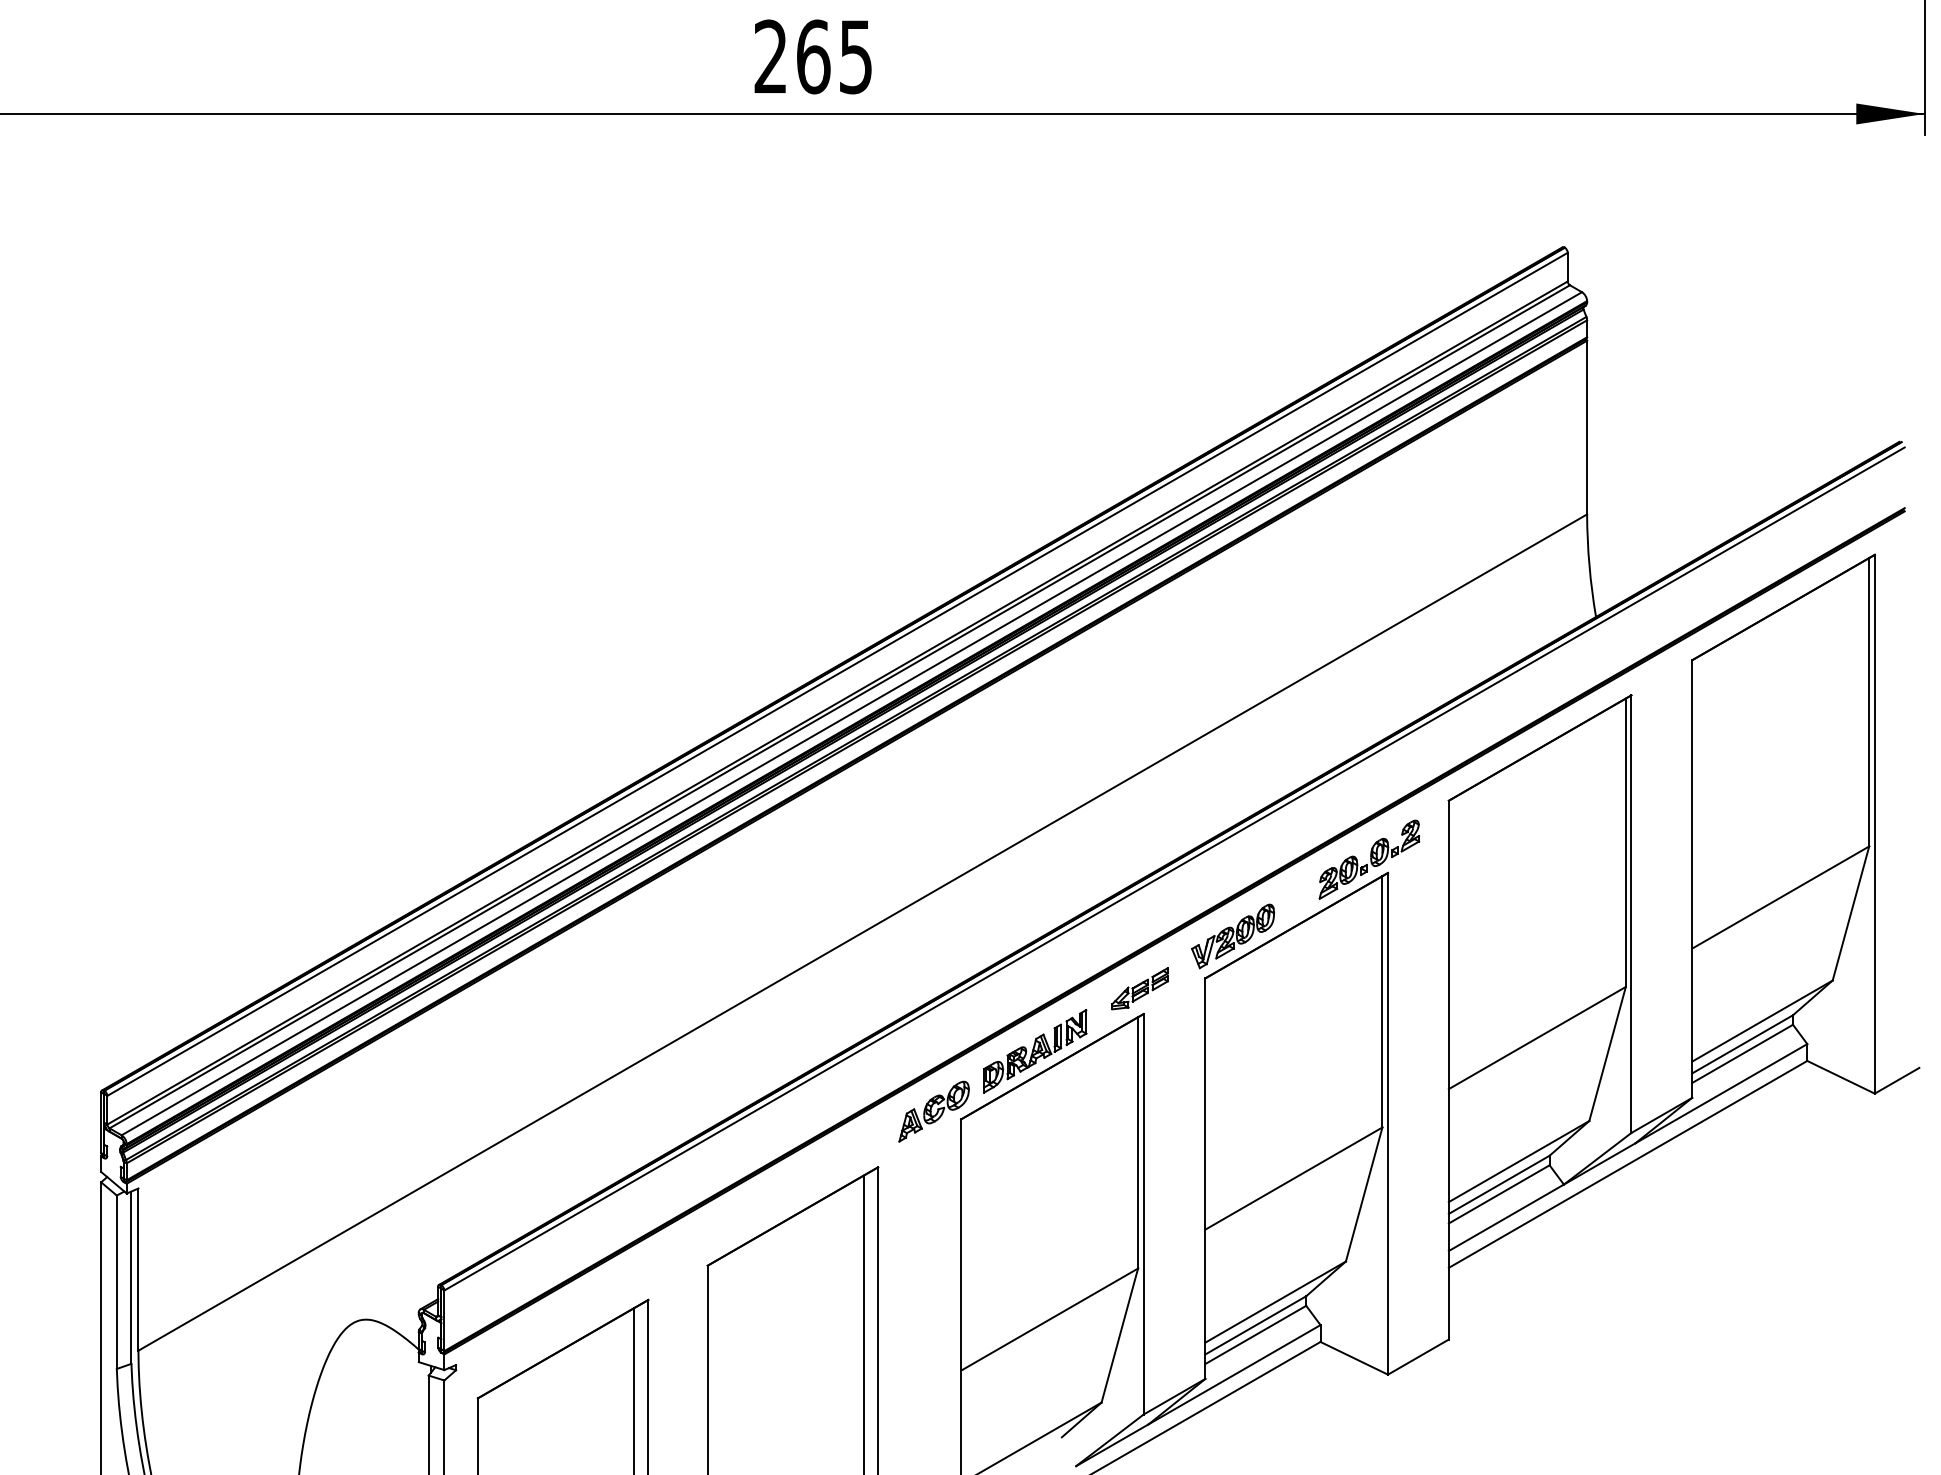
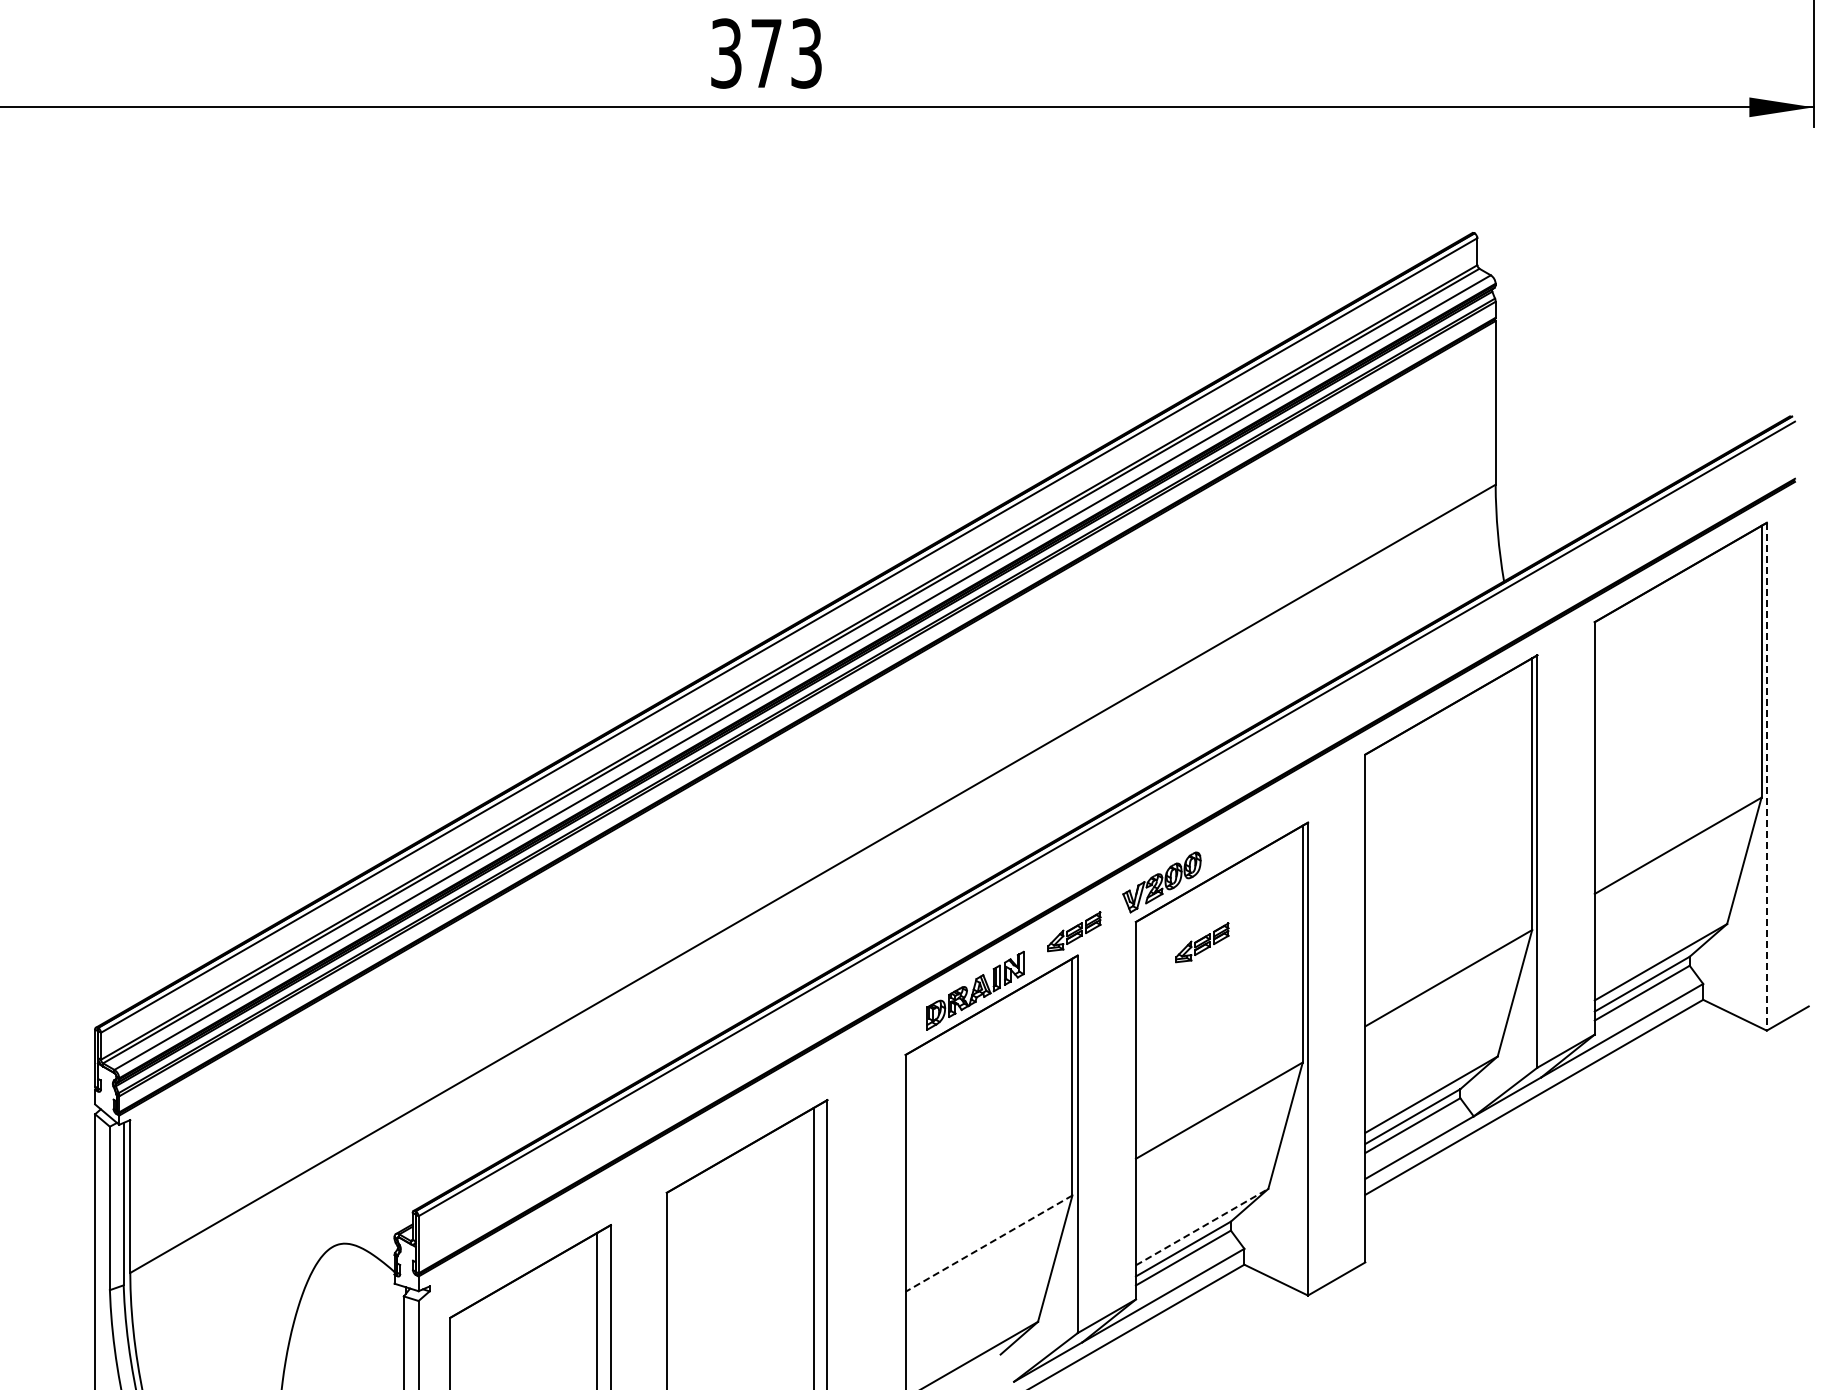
text: (813, 56) -> (766, 53), 265 -> 373
line: (1874, 823) -> (1766, 776), solid -> dashed
part: (1369, 860) -> (1290, 810), removed
part: (1276, 1000) -> (1202, 942), added
part: (933, 1111) -> (879, 1047), removed
line: (1276, 1301) -> (1202, 1226), solid -> dashed
line: (1049, 1319) -> (988, 1243), solid -> dashed

